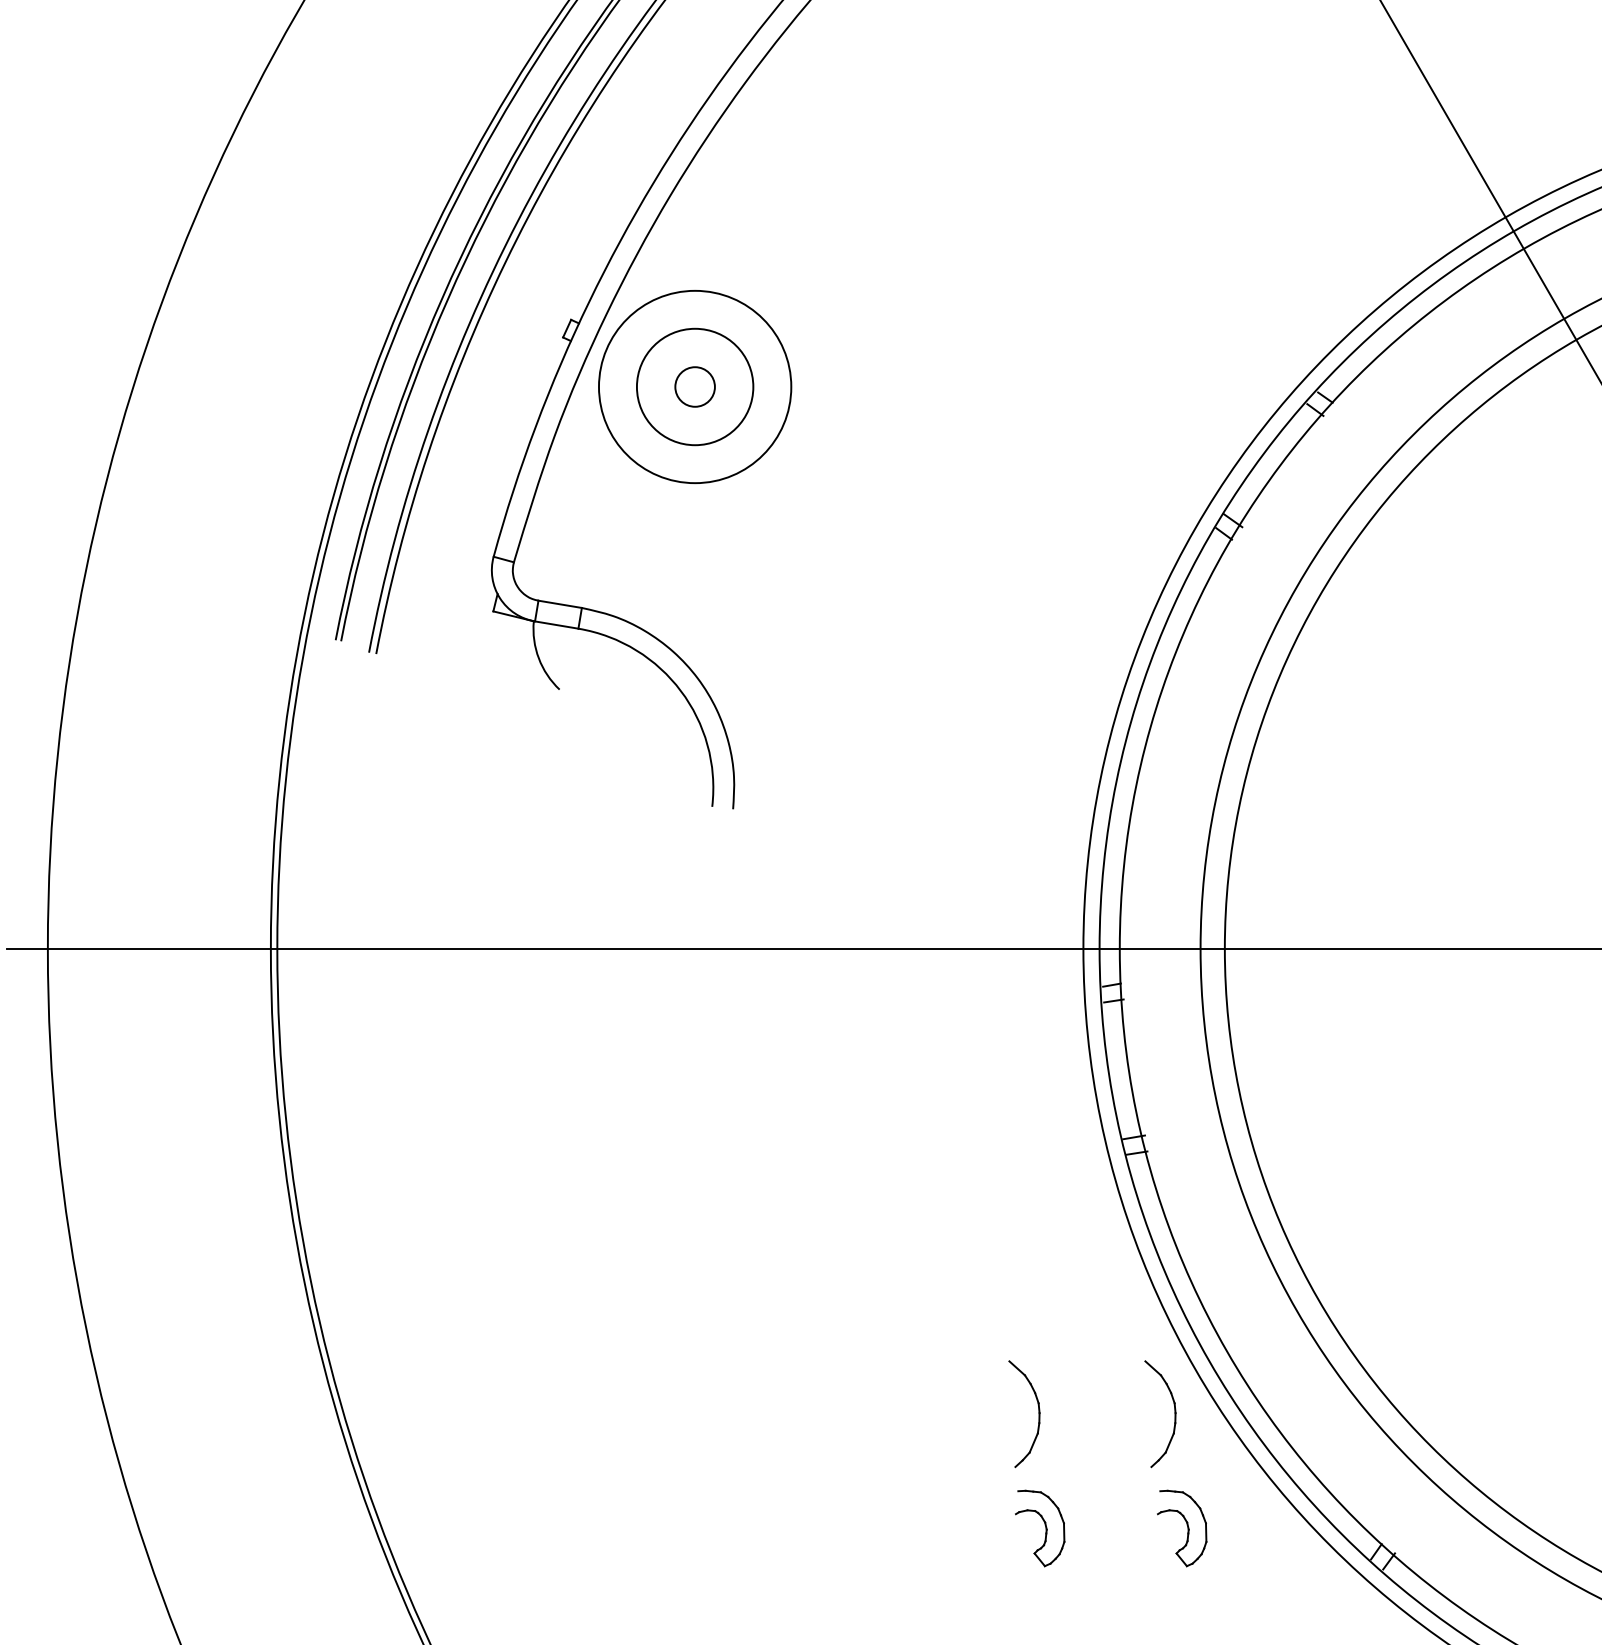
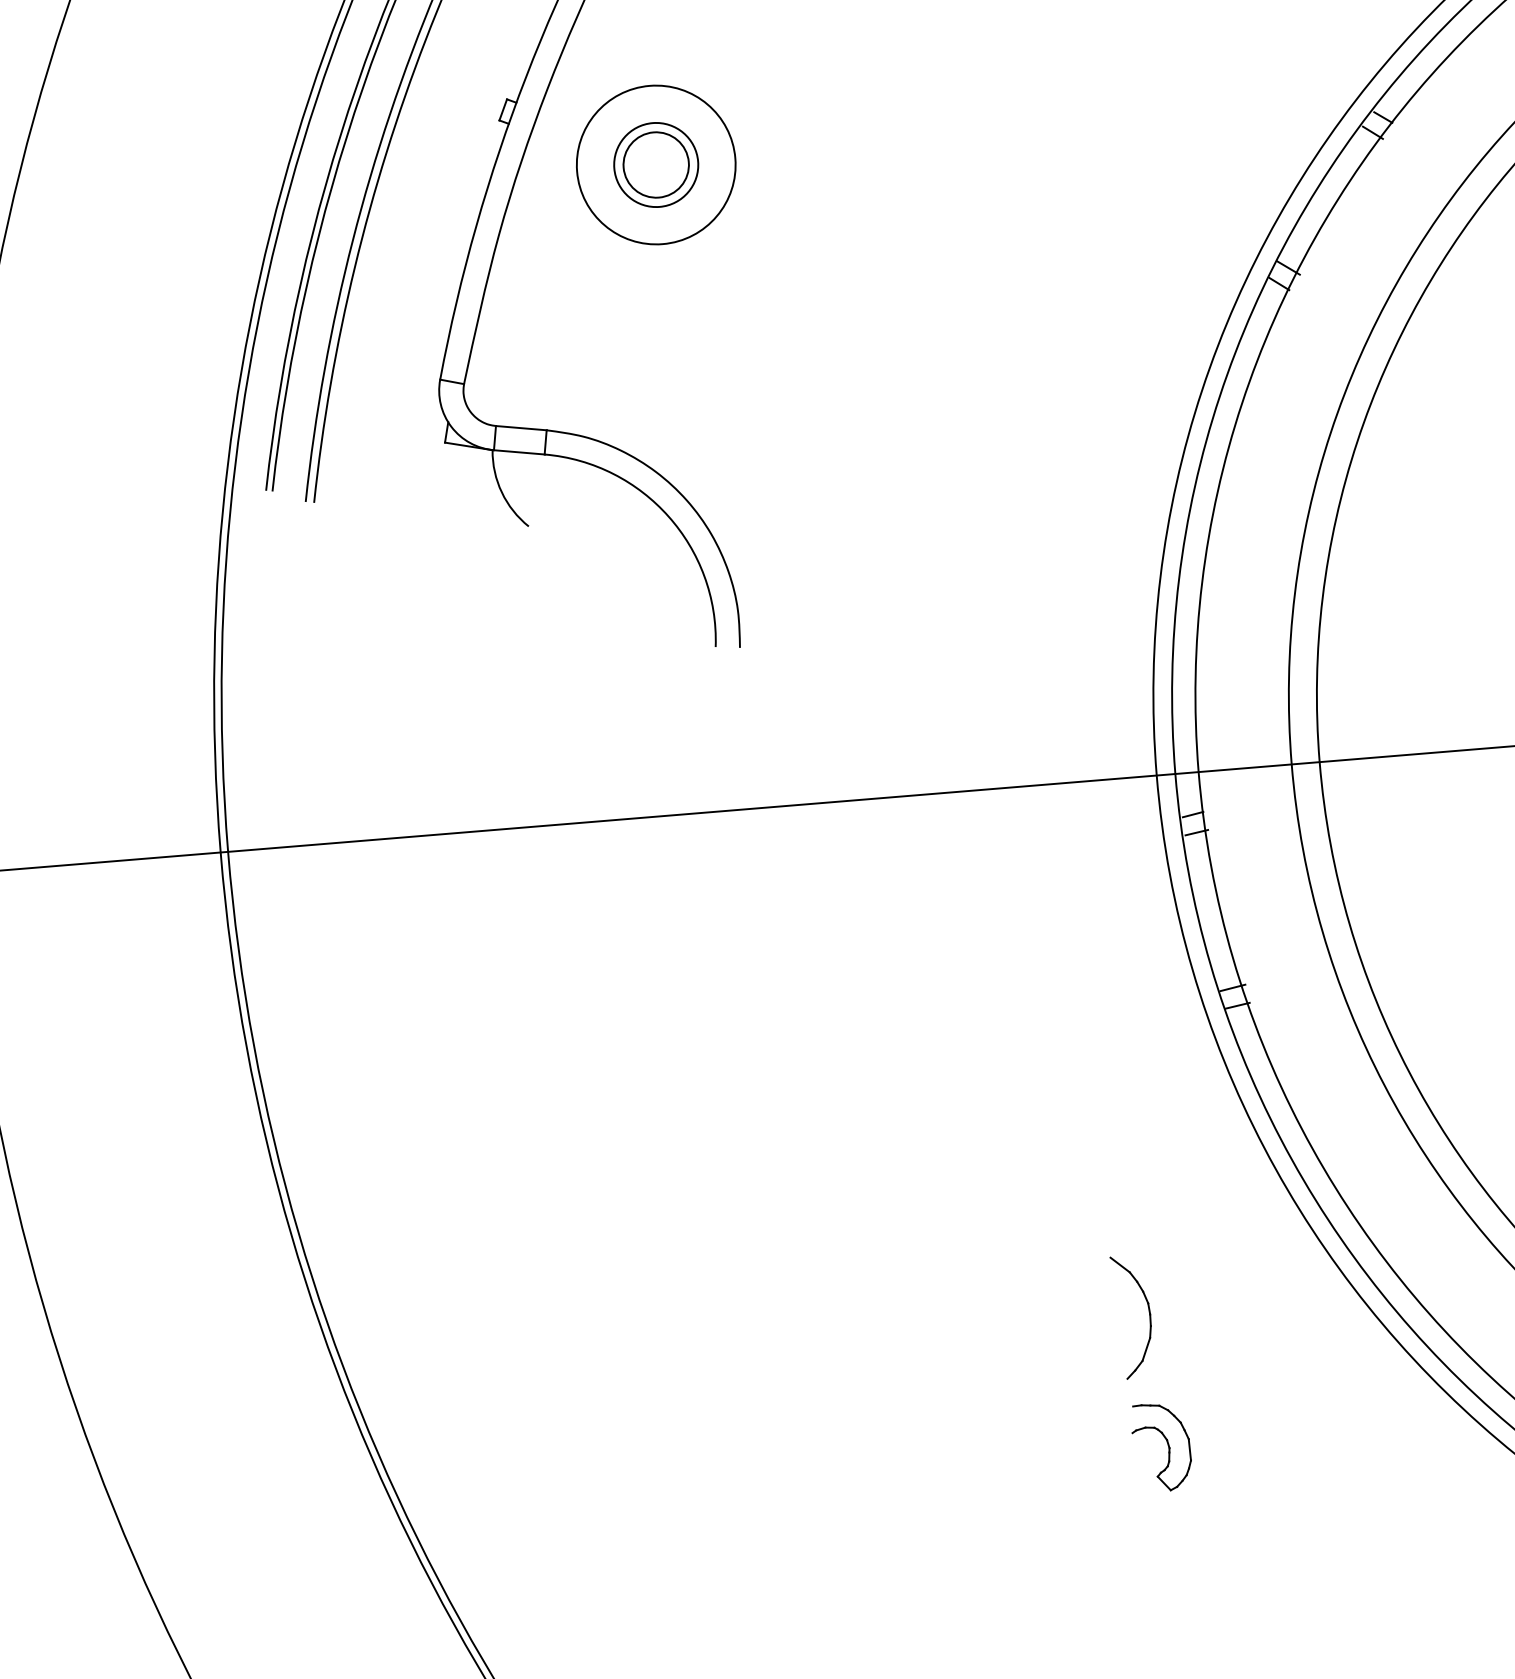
circle: (694, 386) -> (655, 164), size x0.62
circle: (694, 386) -> (655, 164), size x0.71
circle: (694, 386) -> (655, 164), size x1.43
part: (1174, 1414) -> (1305, 1303), removed
part: (1182, 1528) -> (1325, 1433), removed

